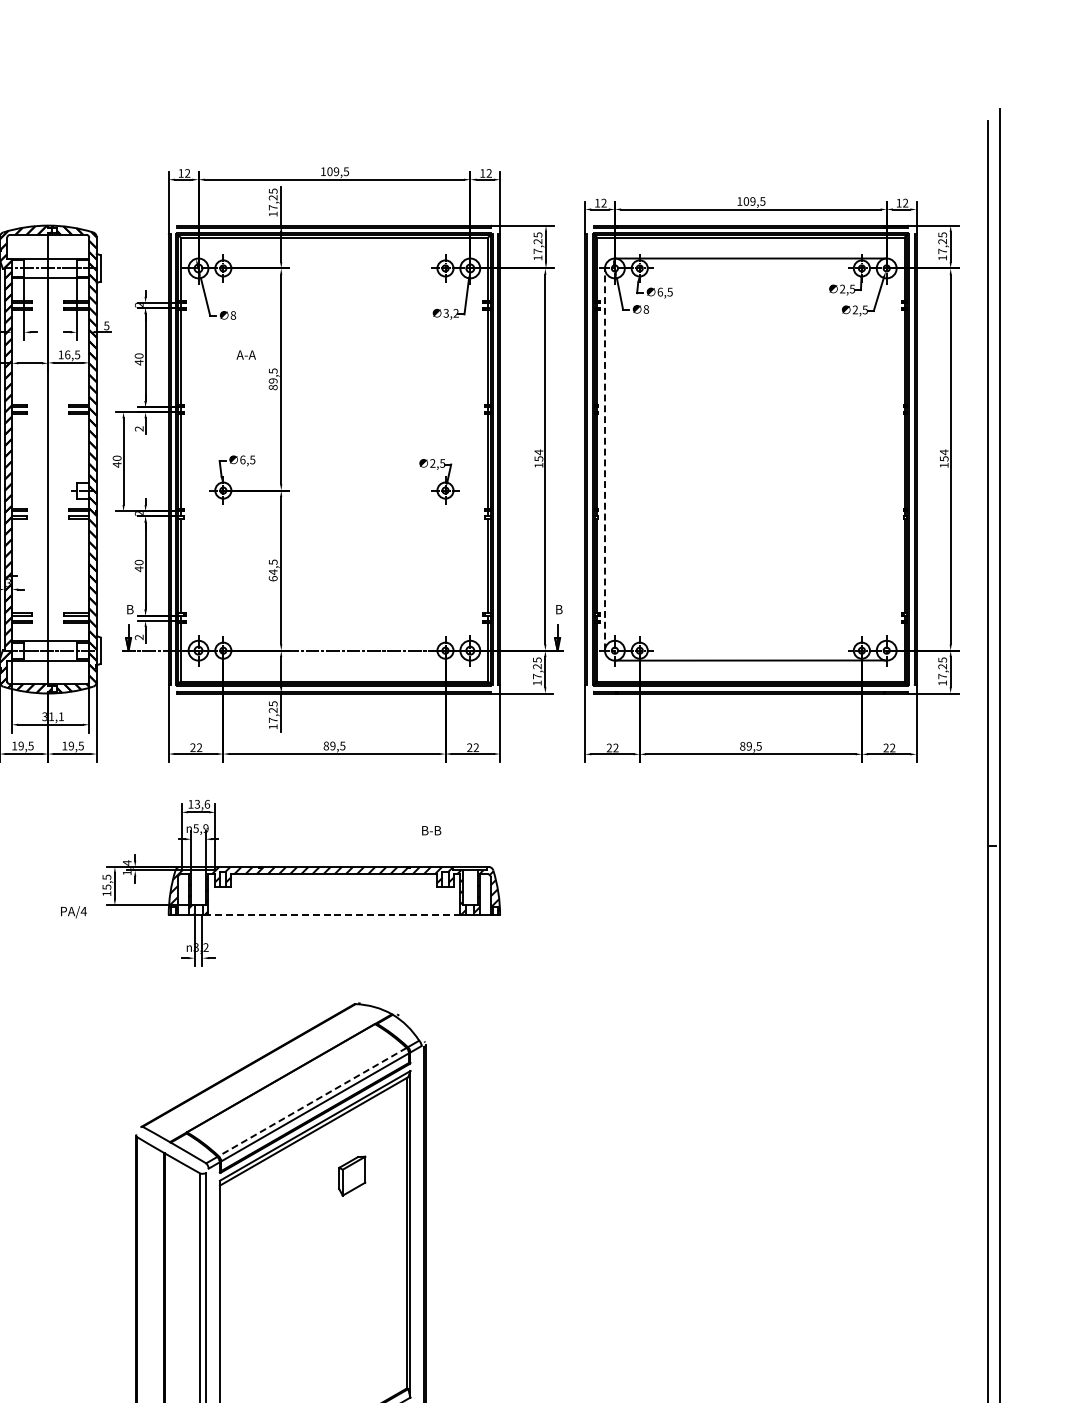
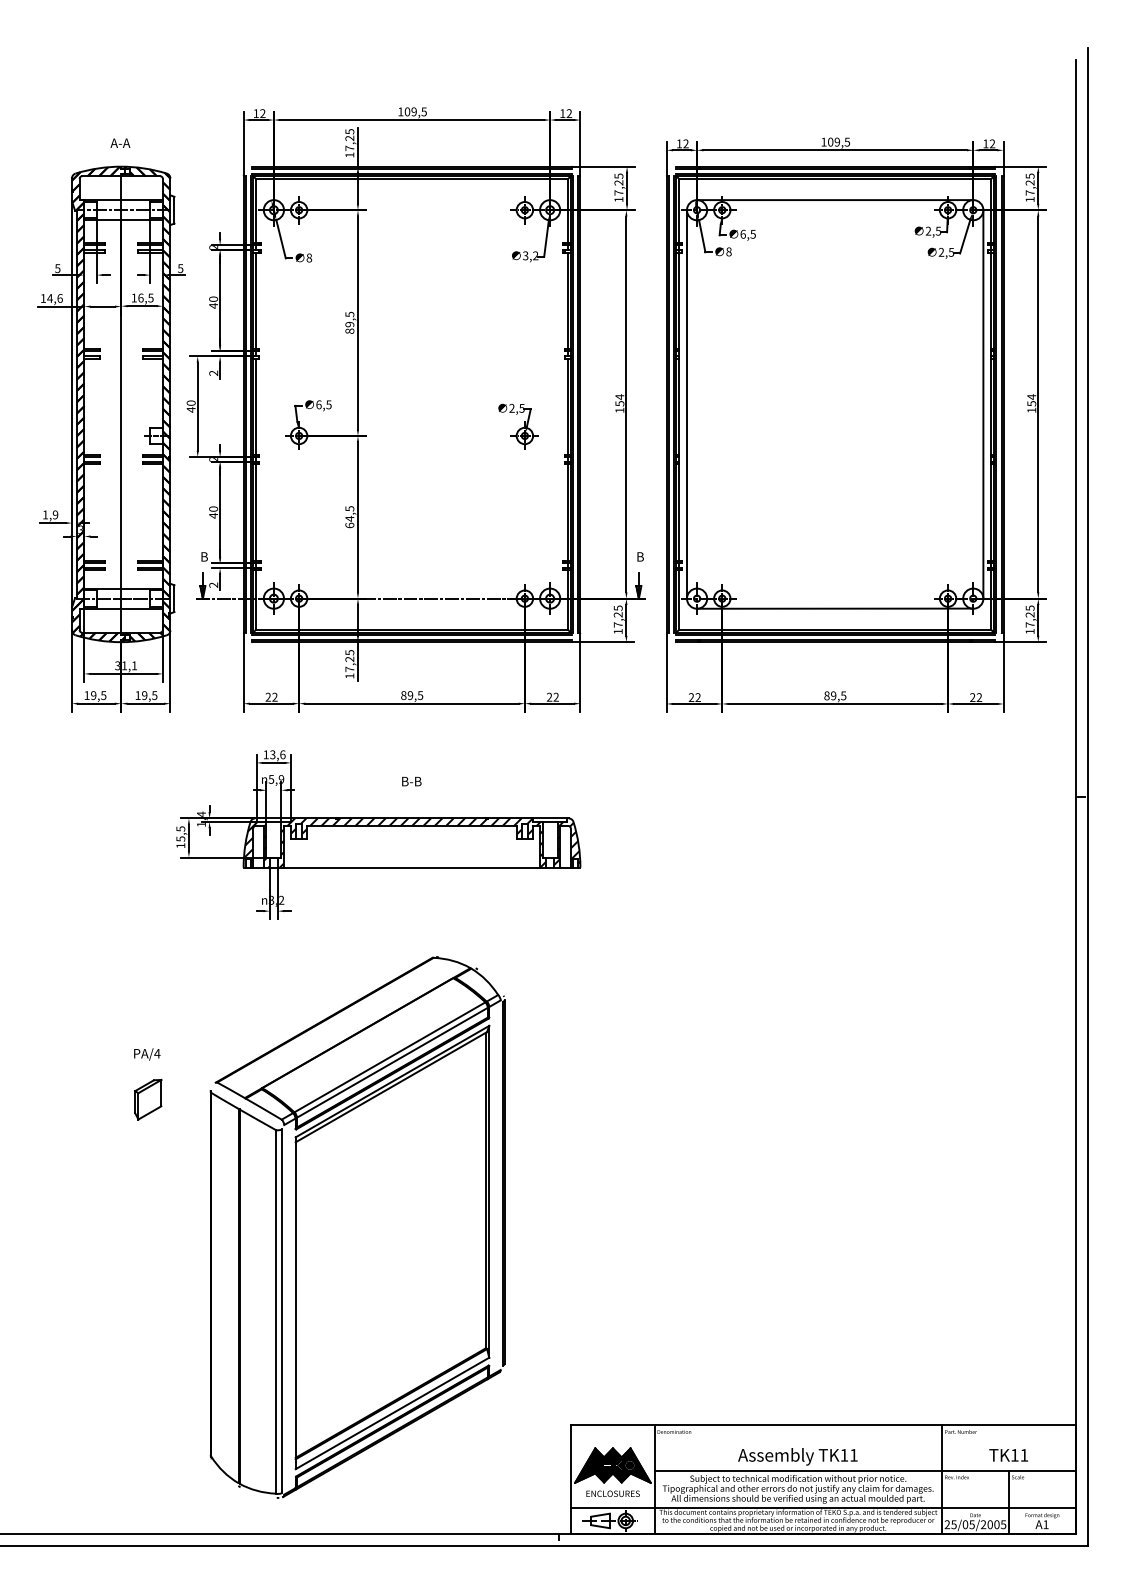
text: (246, 354) -> (120, 142), moved
line: (604, 458) -> (686, 403), dashed -> solid
line: (896, 459) -> (983, 404), added
text: (431, 830) -> (411, 781), moved
text: (74, 912) -> (147, 1054), moved
line: (333, 915) -> (411, 867), dashed -> solid
line: (312, 1102) -> (389, 1057), dashed -> solid
part: (352, 1175) -> (148, 1099), moved

